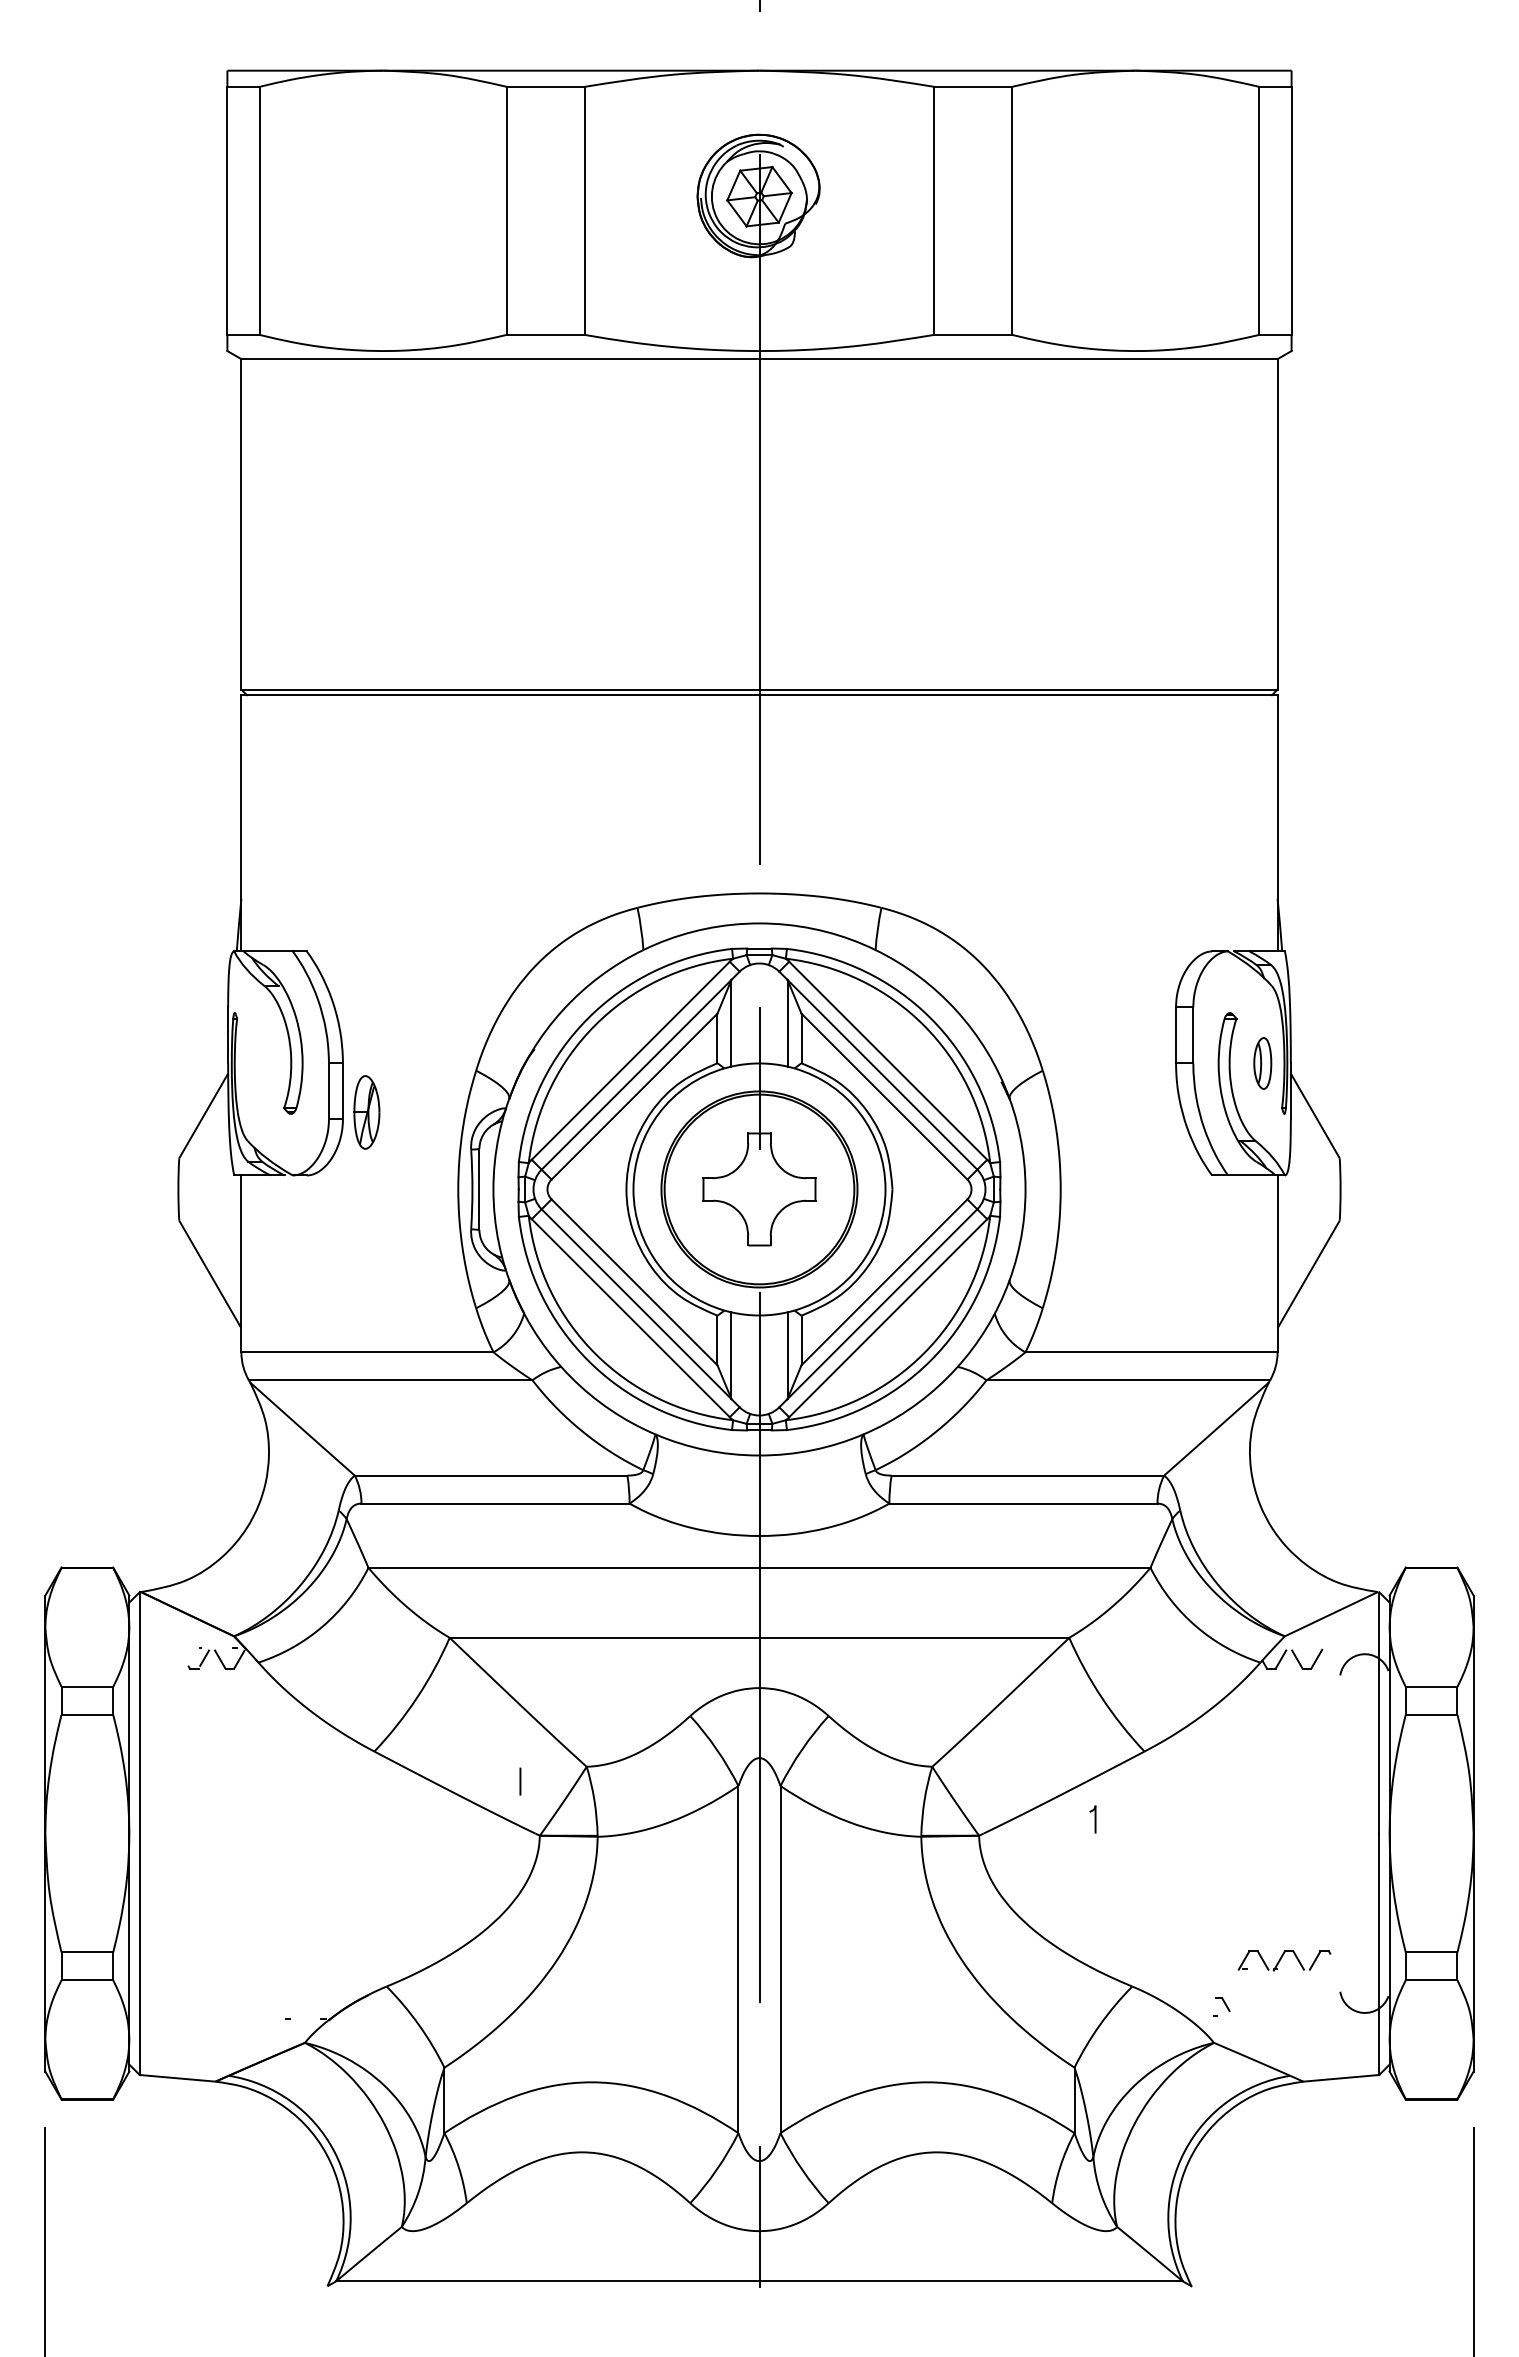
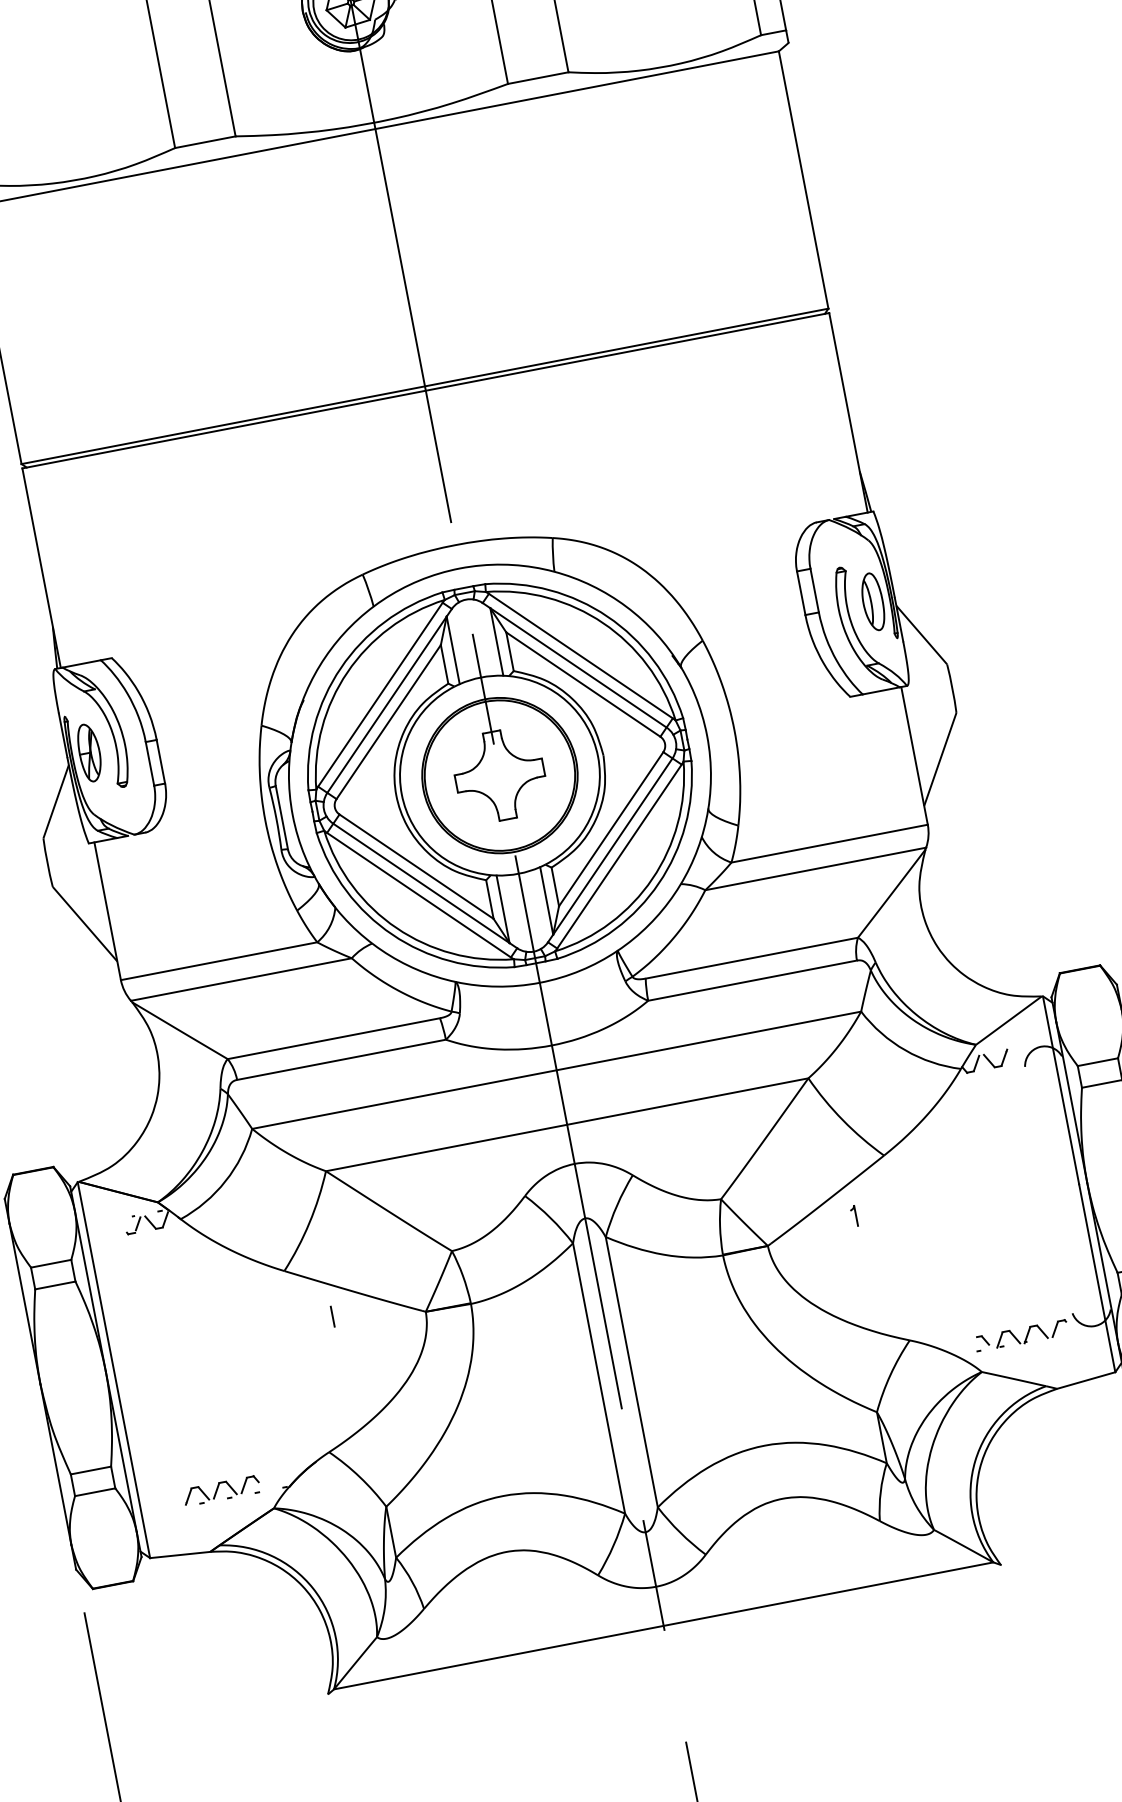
part: (1262, 1063) -> (872, 602), size x1.43
part: (366, 1112) -> (89, 752), moved
line: (520, 1781) -> (332, 1316), moved
part: (1284, 1960) -> (1031, 1333), moved
part: (244, 2008) -> (221, 1490), added

